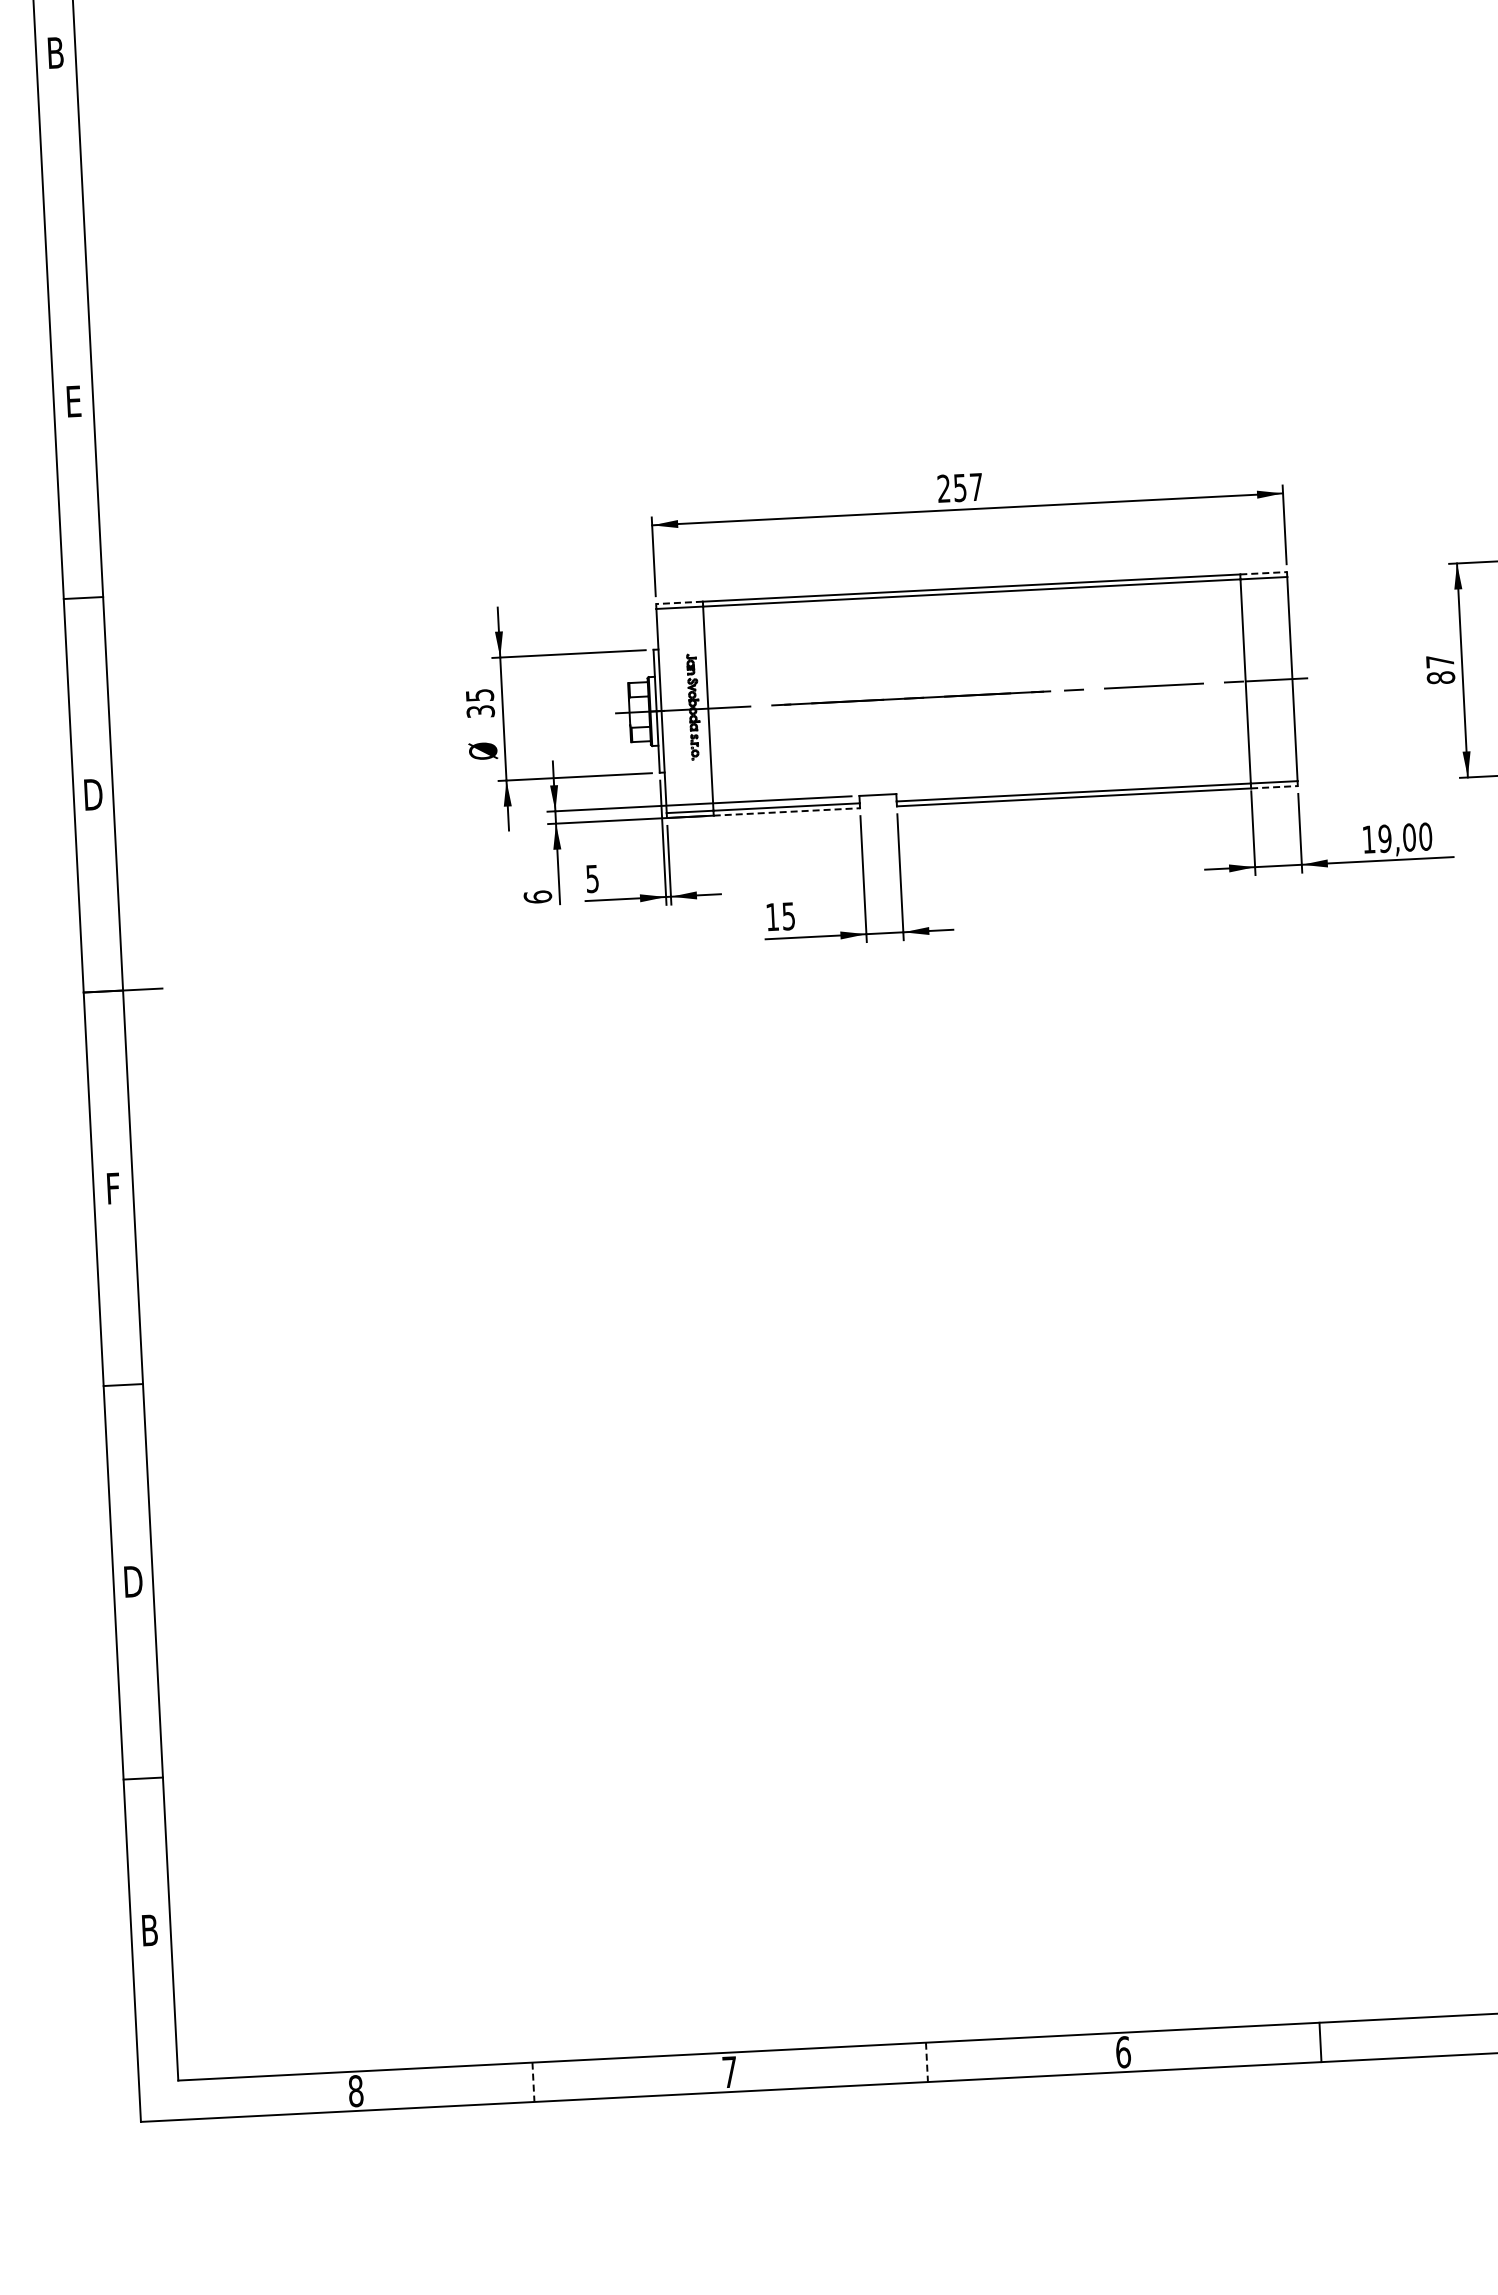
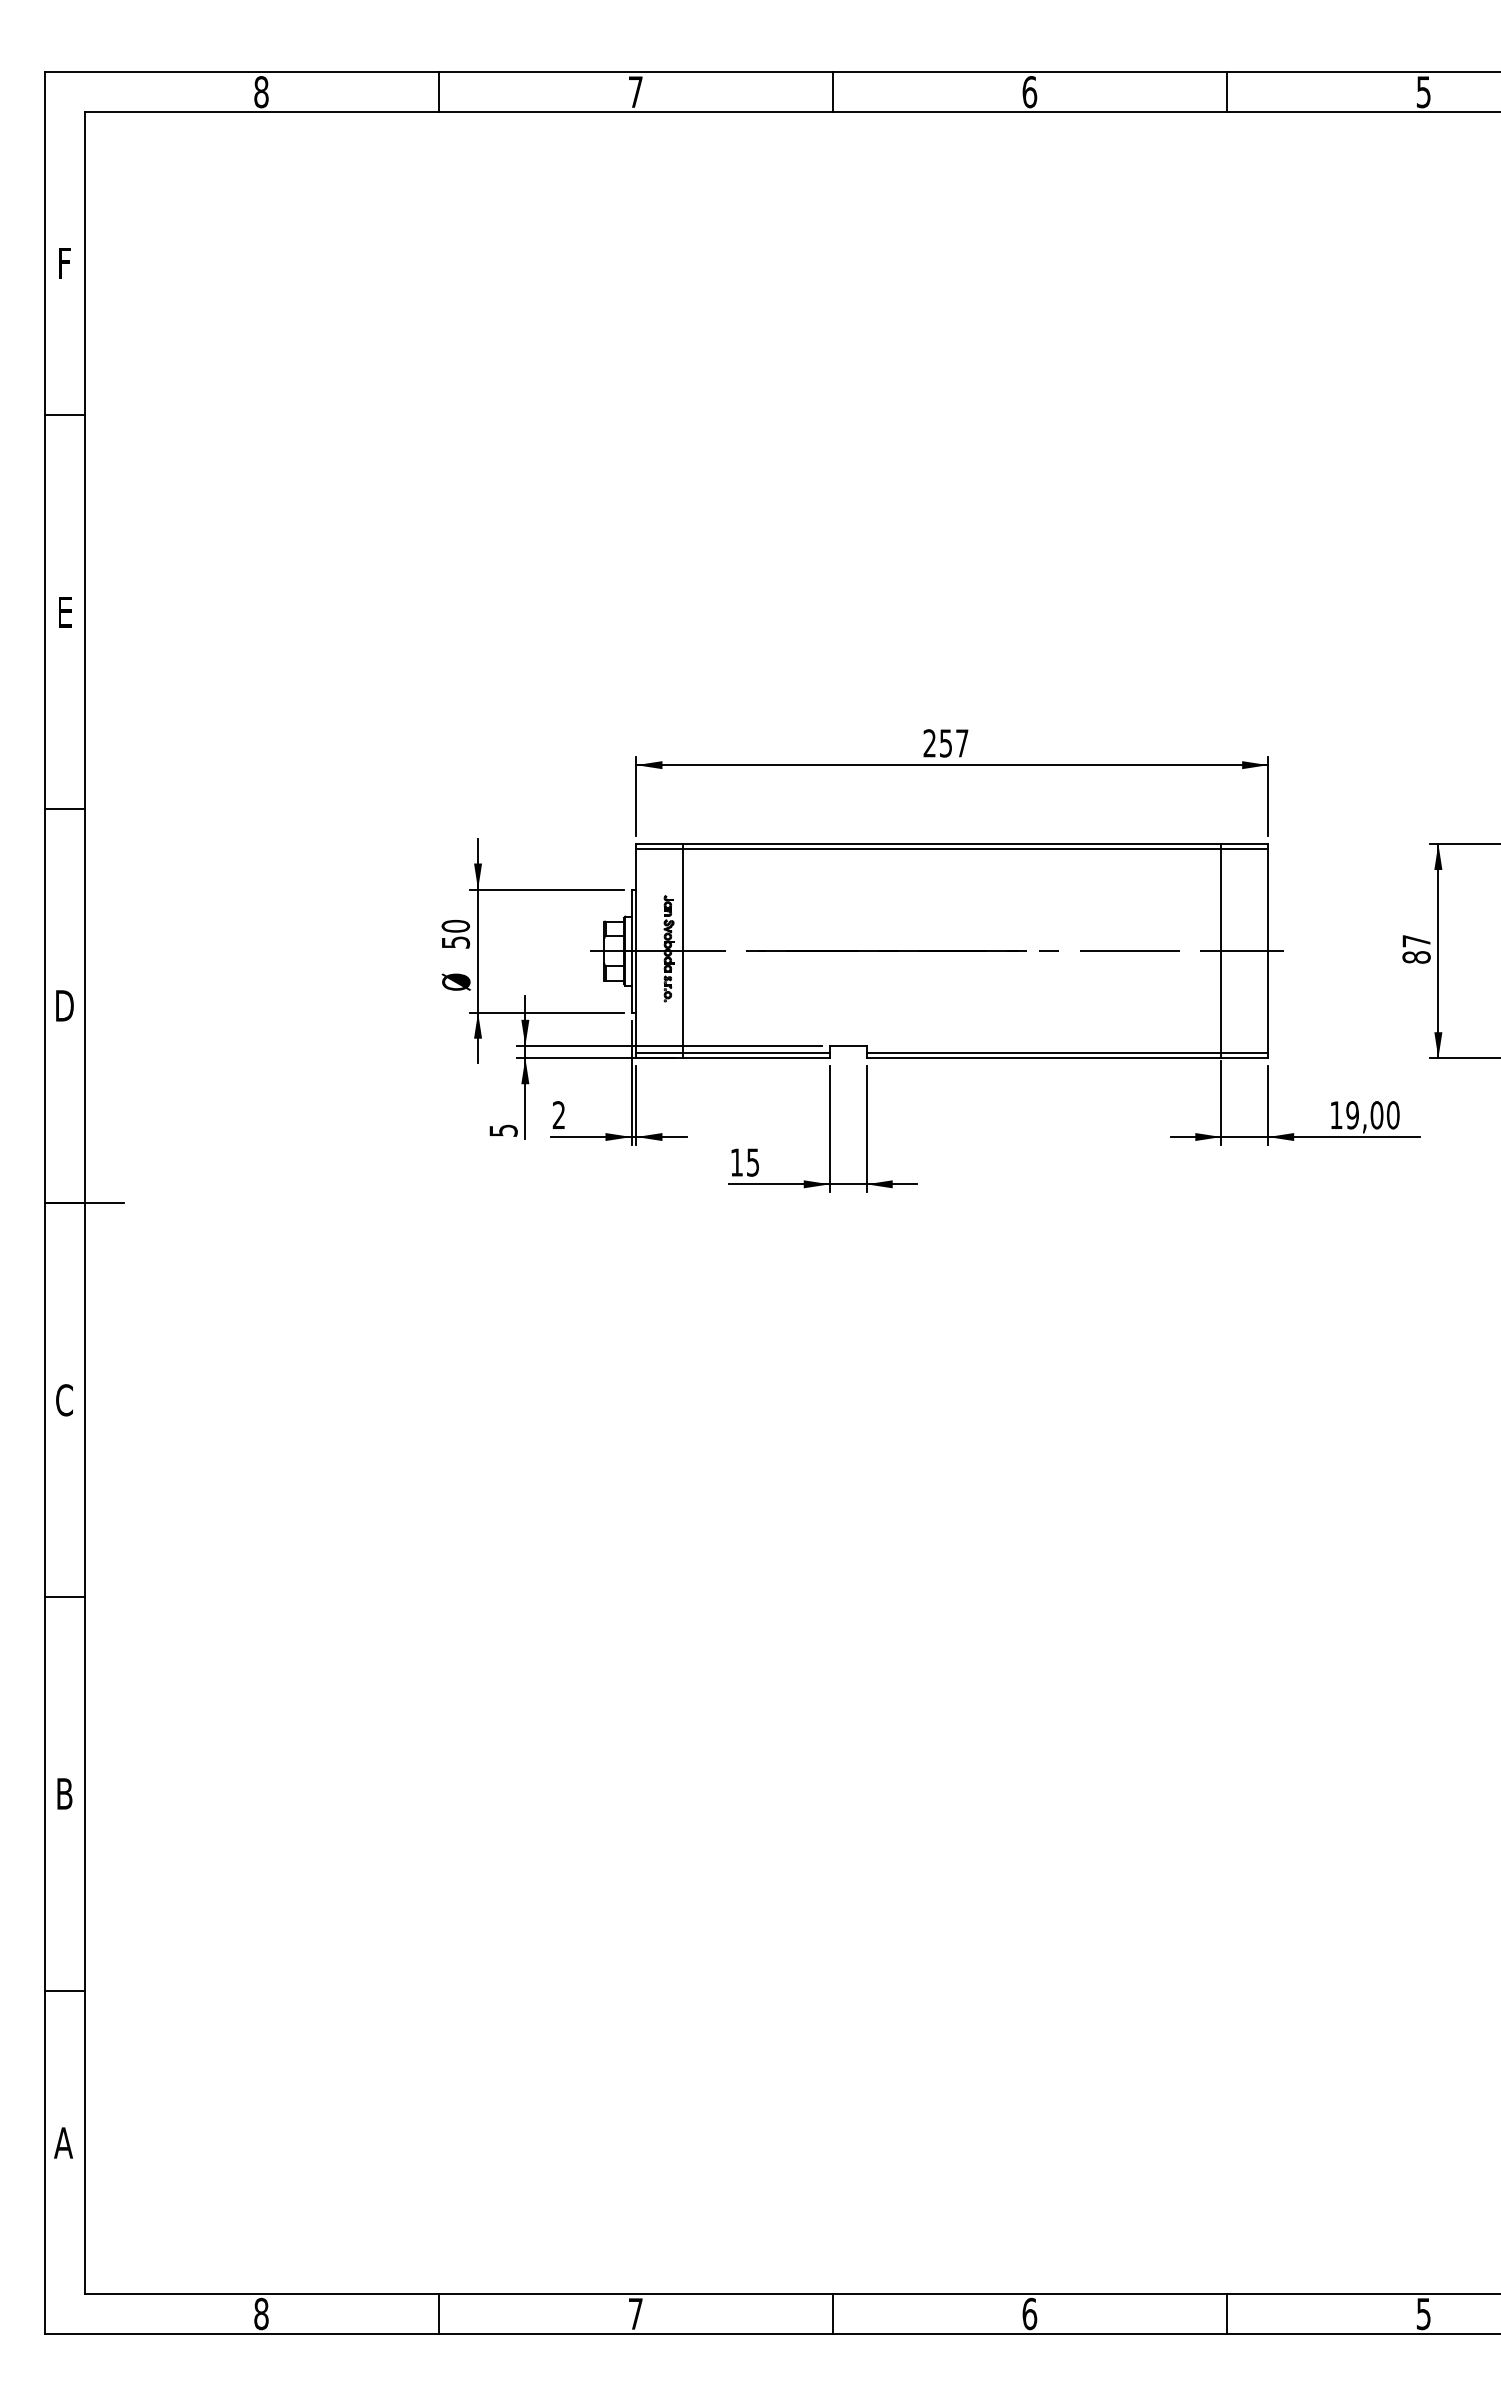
text: (55, 52) -> (64, 262), B -> F
line: (63, 204) -> (64, 414), added
line: (1264, 572) -> (1245, 843), dashed -> solid
line: (679, 602) -> (659, 843), dashed -> solid
text: (479, 702) -> (455, 933), 35 -> 50
line: (1275, 787) -> (1245, 1058), dashed -> solid
line: (787, 812) -> (757, 1058), dashed -> solid
text: (592, 879) -> (558, 1115), 5 -> 2
text: (537, 896) -> (503, 1130), 6 -> 5
text: (113, 1188) -> (64, 1400), F -> C
text: (132, 1581) -> (64, 1793), D -> B
text: (149, 1929) -> (63, 2142), B -> A
line: (927, 2062) -> (833, 2314), dashed -> solid
line: (533, 2082) -> (439, 2314), dashed -> solid

